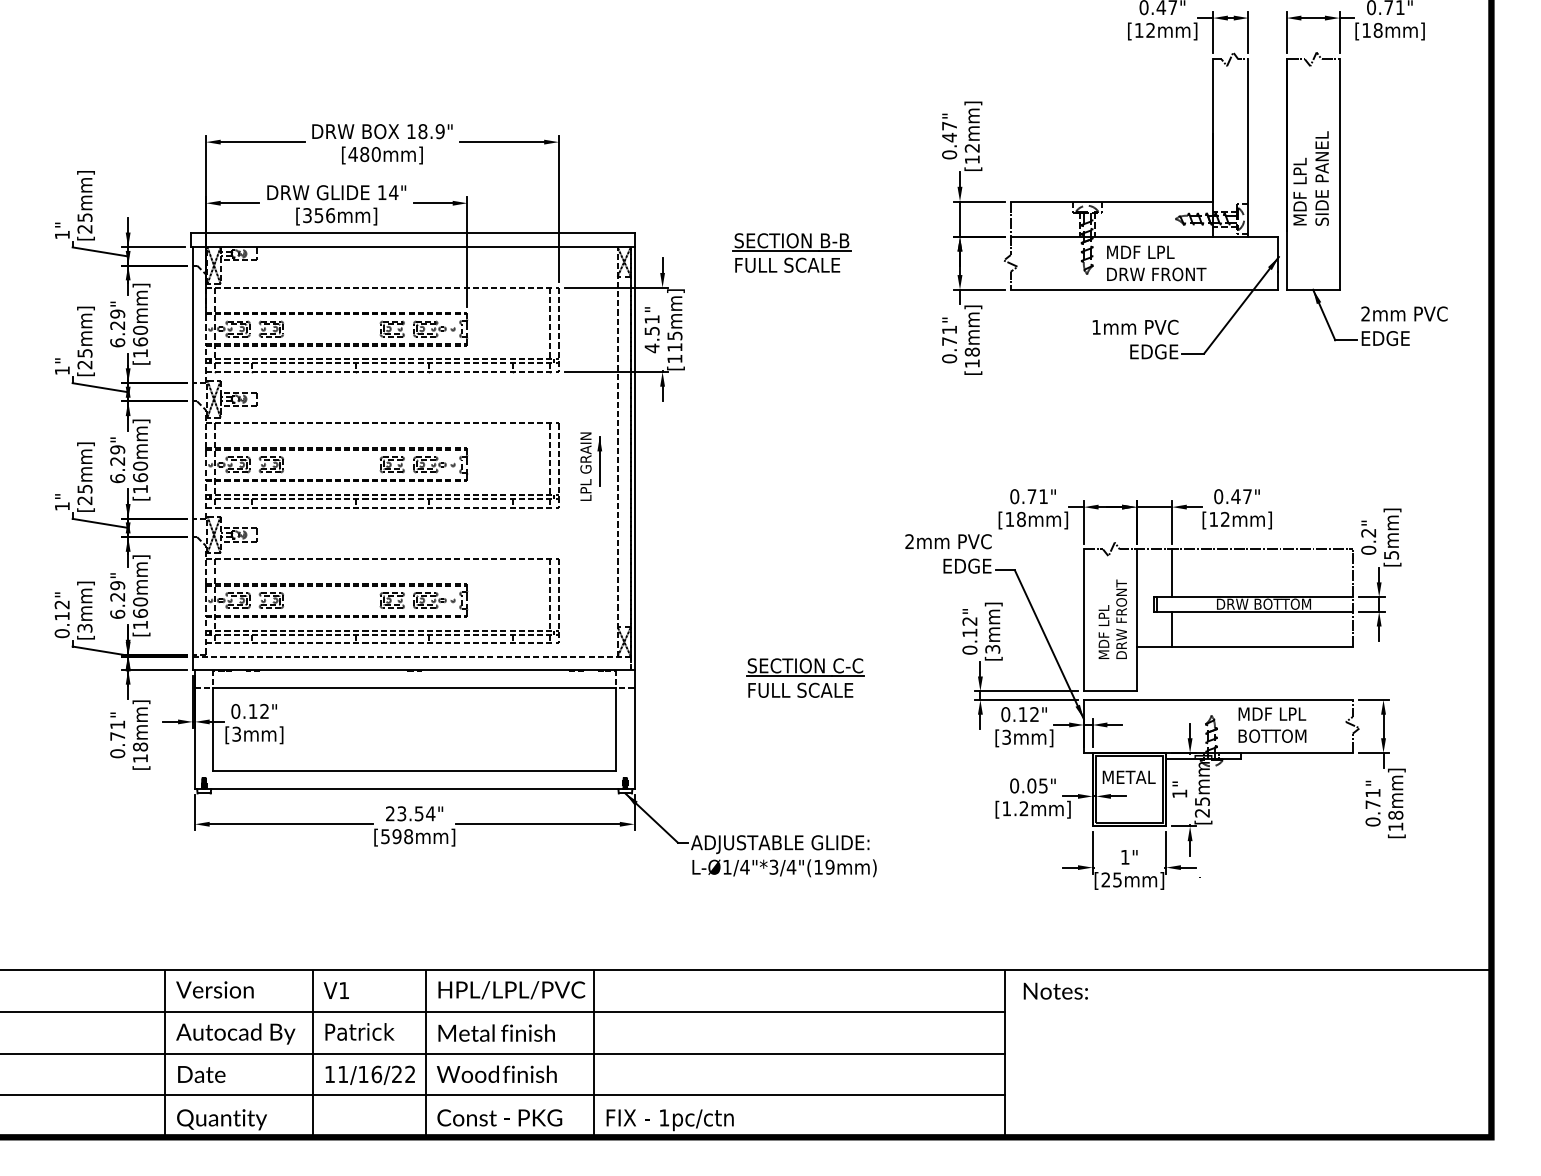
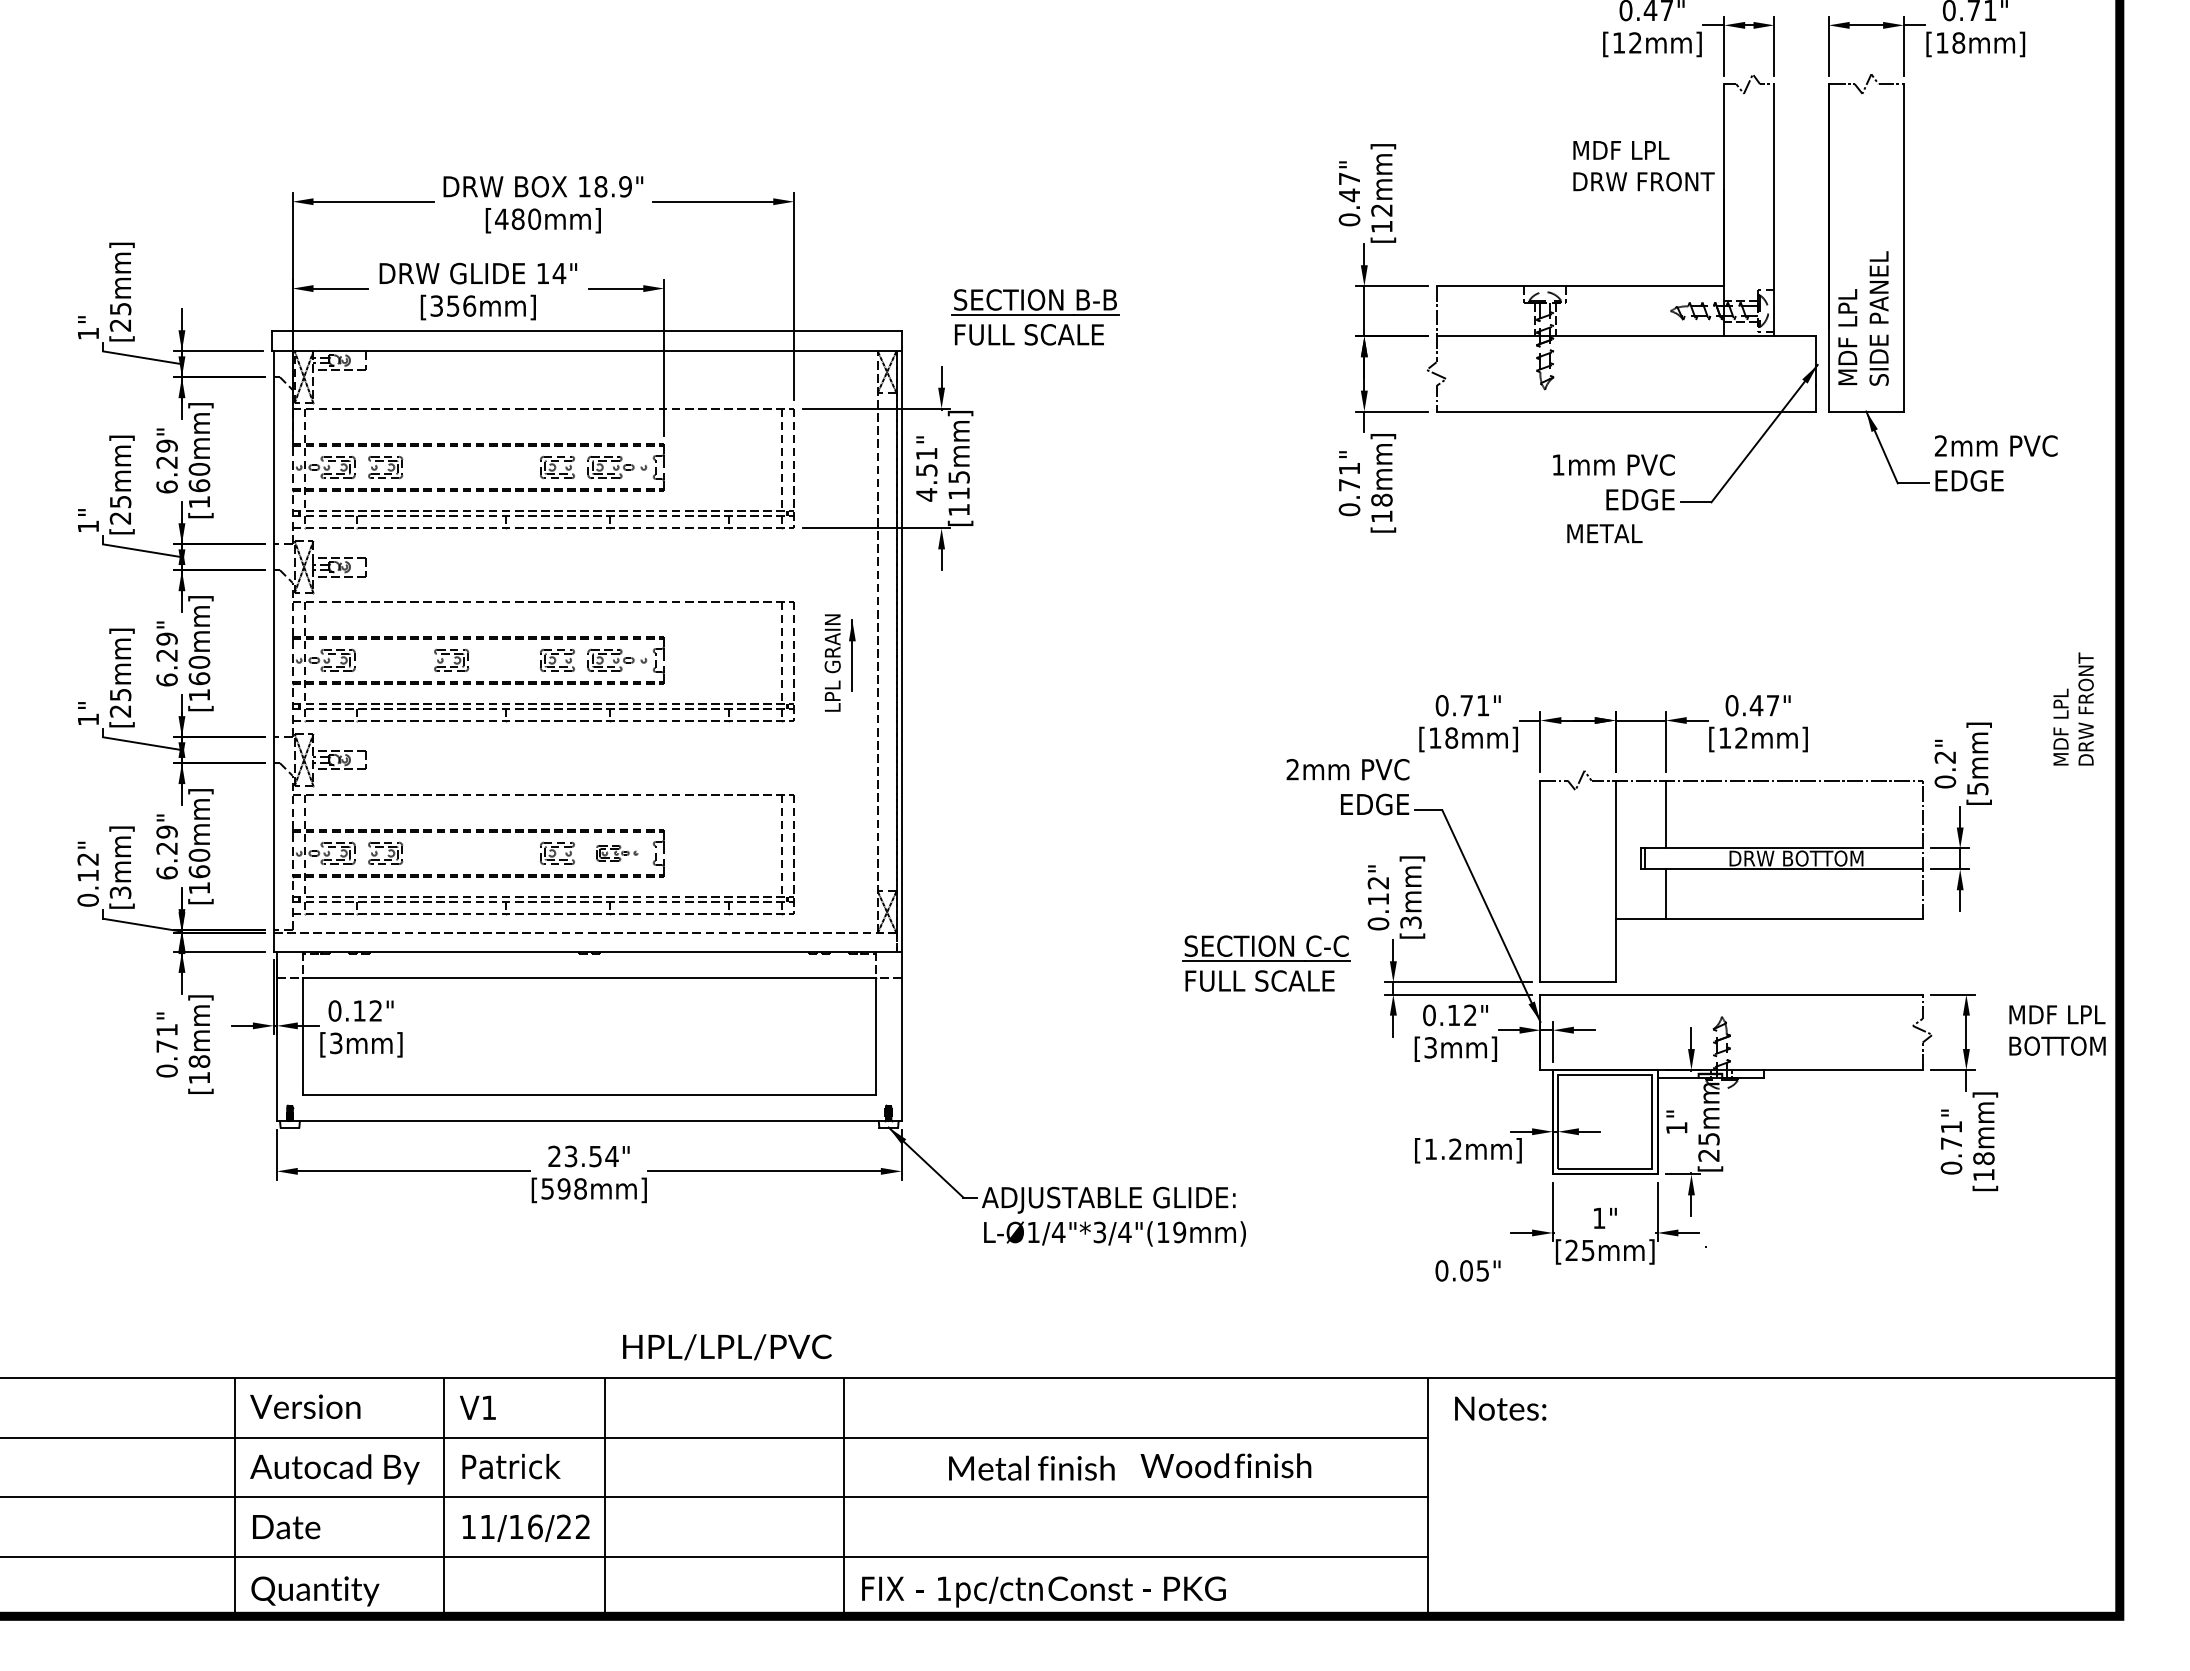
text: (1311, 178) -> (1863, 318), moved
part: (791, 253) -> (1035, 317), moved
text: (1156, 263) -> (1643, 166), moved
part: (271, 464) -> (451, 659), moved
part: (434, 599) -> (617, 852), size x0.7
text: (1112, 618) -> (2073, 708), moved
part: (805, 678) -> (1266, 963), moved
text: (1272, 725) -> (2057, 1030), moved
text: (1128, 777) -> (1604, 533), moved
text: (1032, 785) -> (1467, 1270), moved
text: (511, 990) -> (727, 1347), moved
text: (496, 1032) -> (1031, 1467), moved
text: (496, 1074) -> (1225, 1465), moved
text: (499, 1117) -> (1136, 1588), moved

